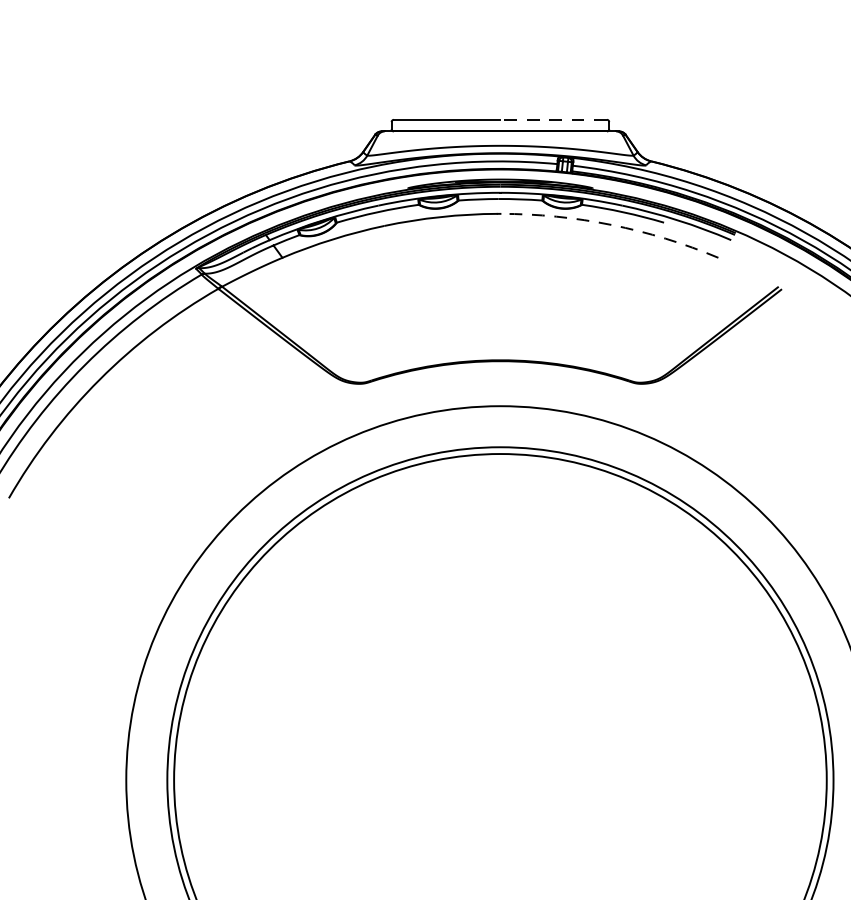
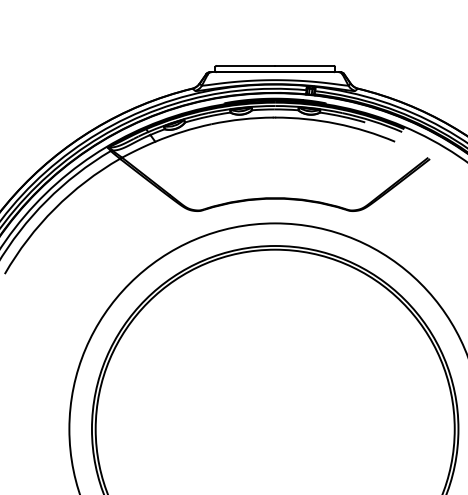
line: (553, 119) -> (304, 65), dashed -> solid
arc: (611, 224) -> (336, 123), dashed -> solid

